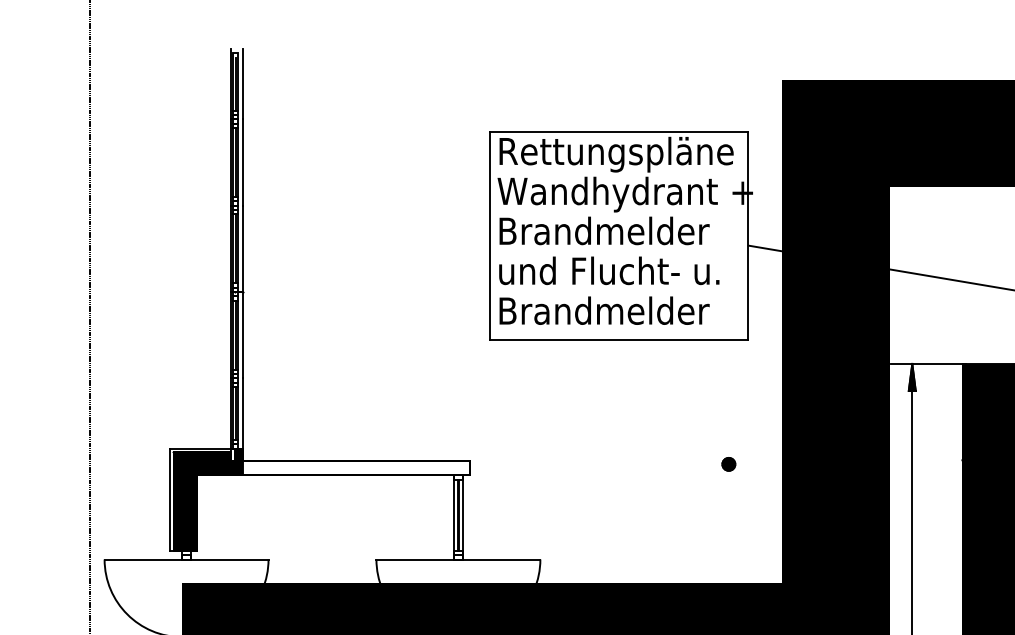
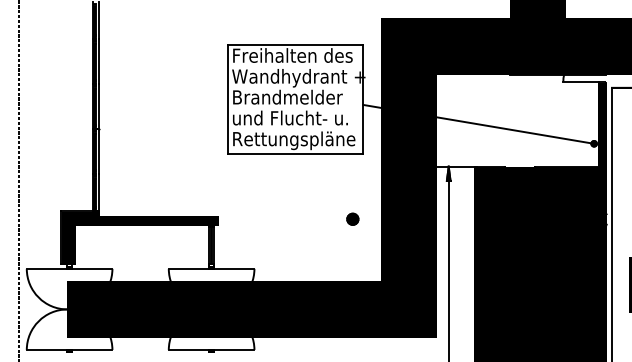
text: (617, 154) -> (294, 57), Rettungspläne -> Freihalten des
text: (617, 313) -> (294, 140), Brandmelder -> Rettungspläne
part: (728, 463) -> (352, 218), size x1.67
fill: (356, 466) -> (158, 220), added

